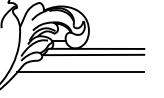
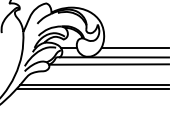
line: (115, 40) -> (135, 47), added
line: (79, 75) -> (93, 88), added

